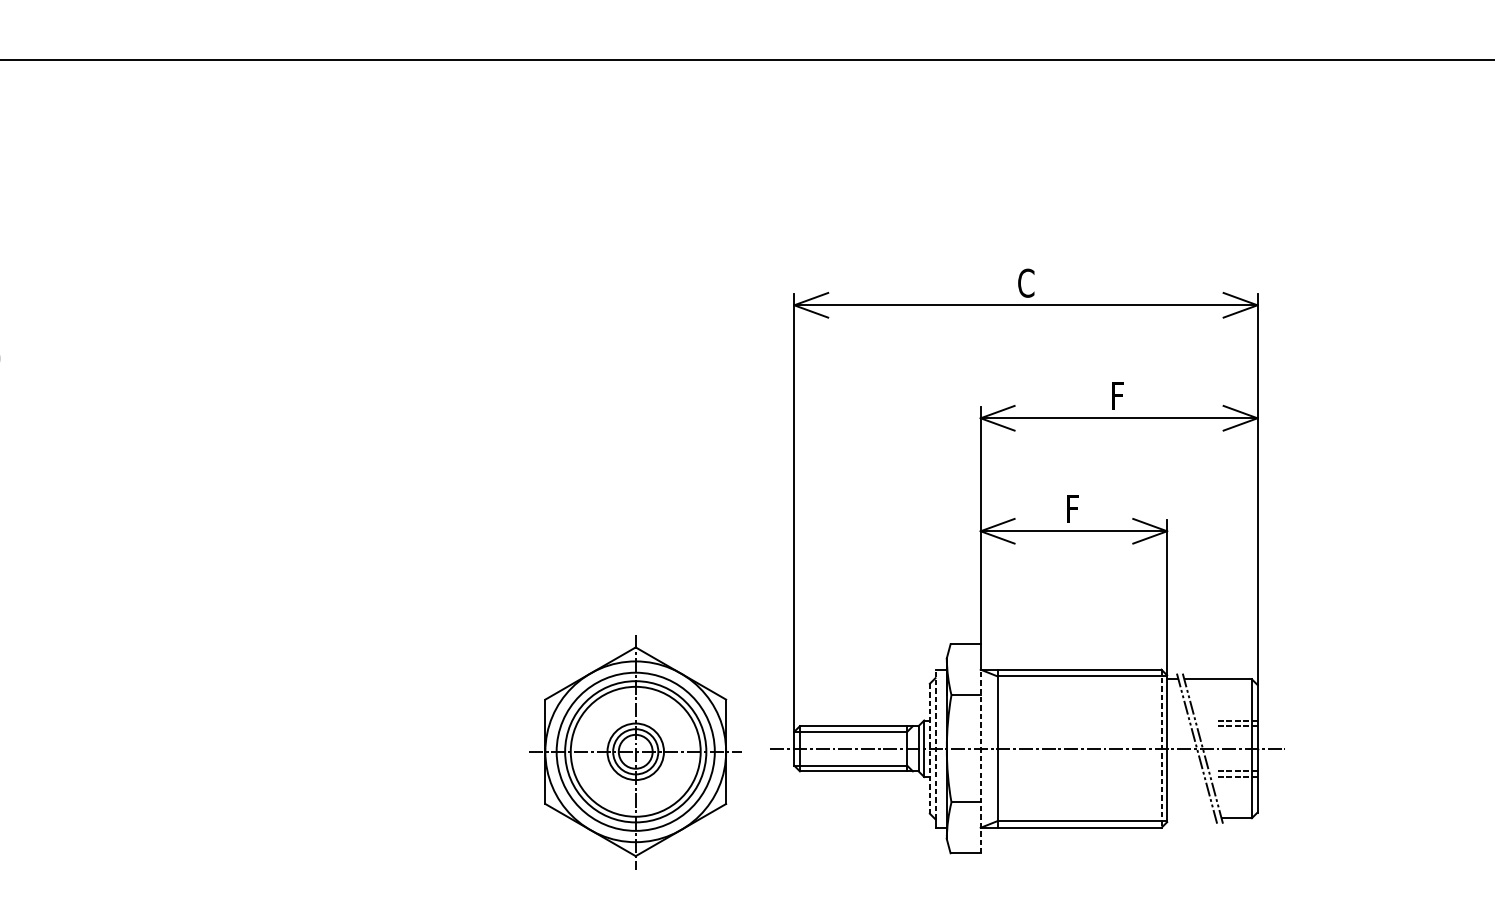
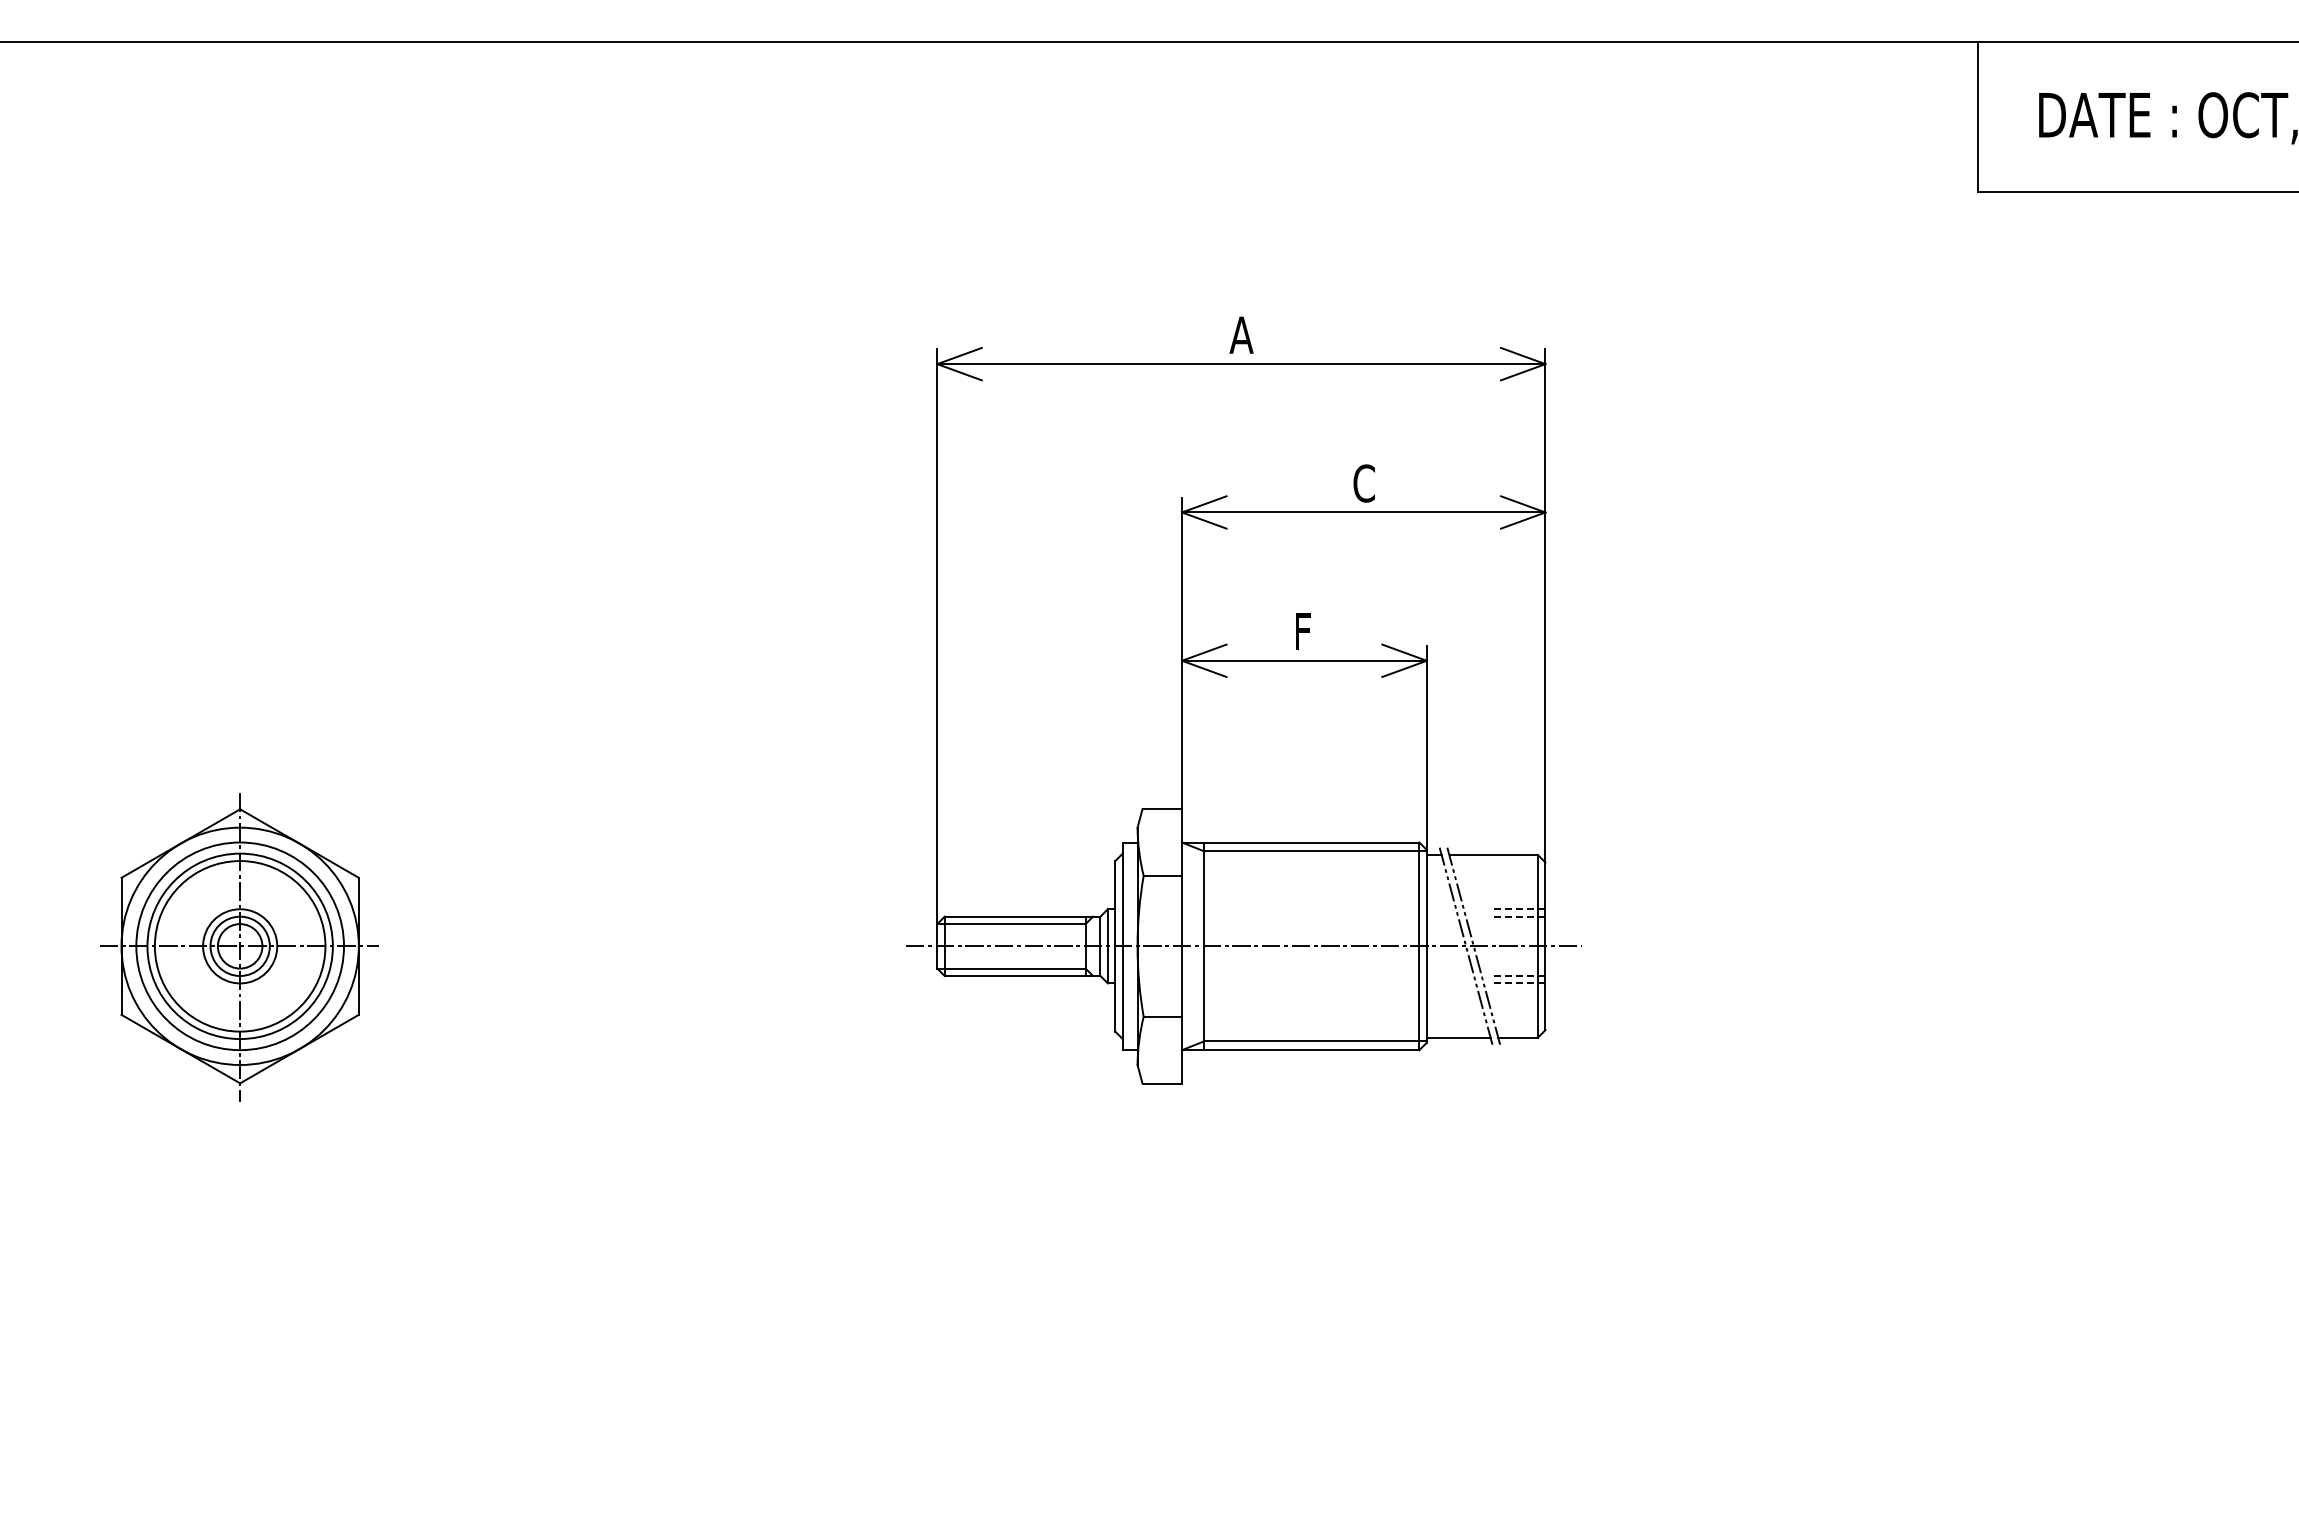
text: (1025, 283) -> (1241, 335), C -> A
text: (1118, 396) -> (1363, 483), F -> C
line: (935, 744) -> (1122, 940), dashed -> solid
line: (930, 748) -> (1115, 946), dashed -> solid
line: (1161, 748) -> (1419, 946), dashed -> solid
part: (635, 752) -> (239, 947), moved
line: (981, 761) -> (1182, 963), dashed -> solid
line: (1191, 818) -> (1458, 1037), added

